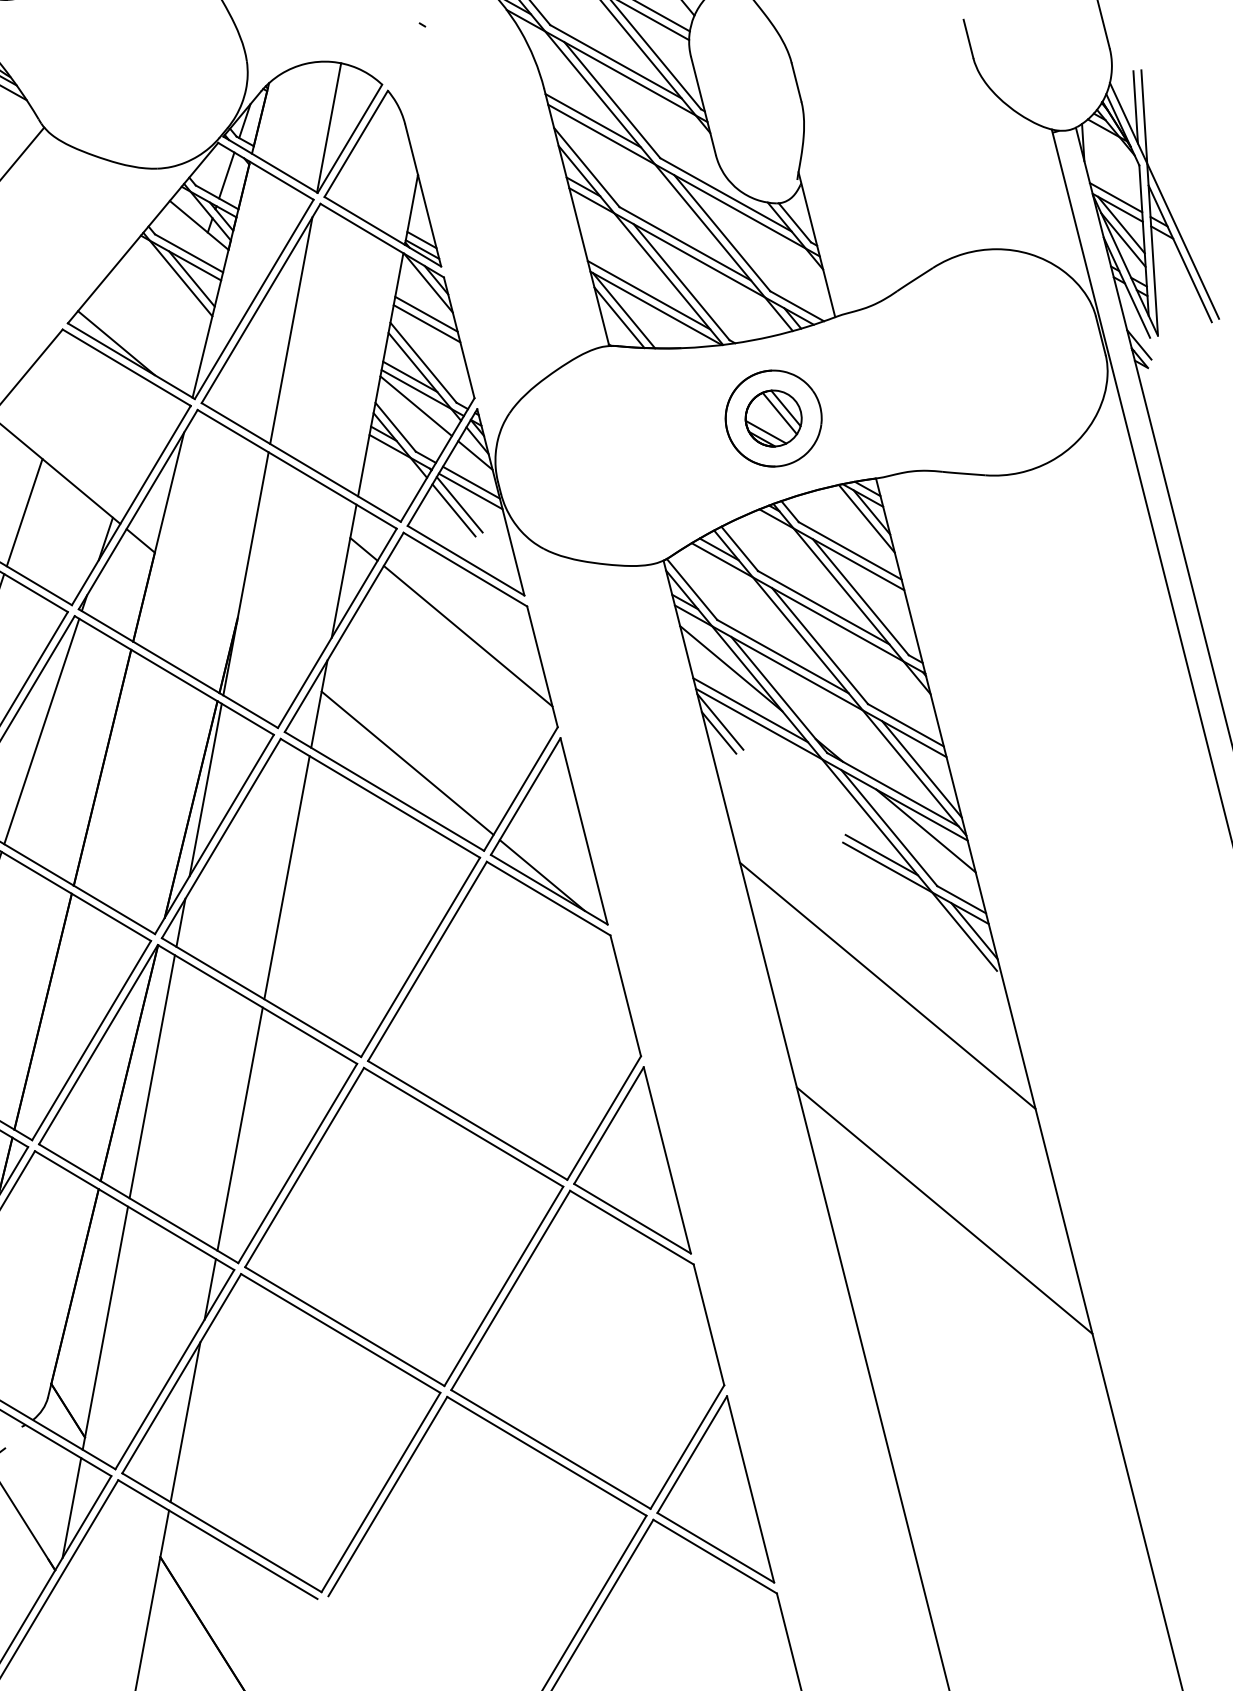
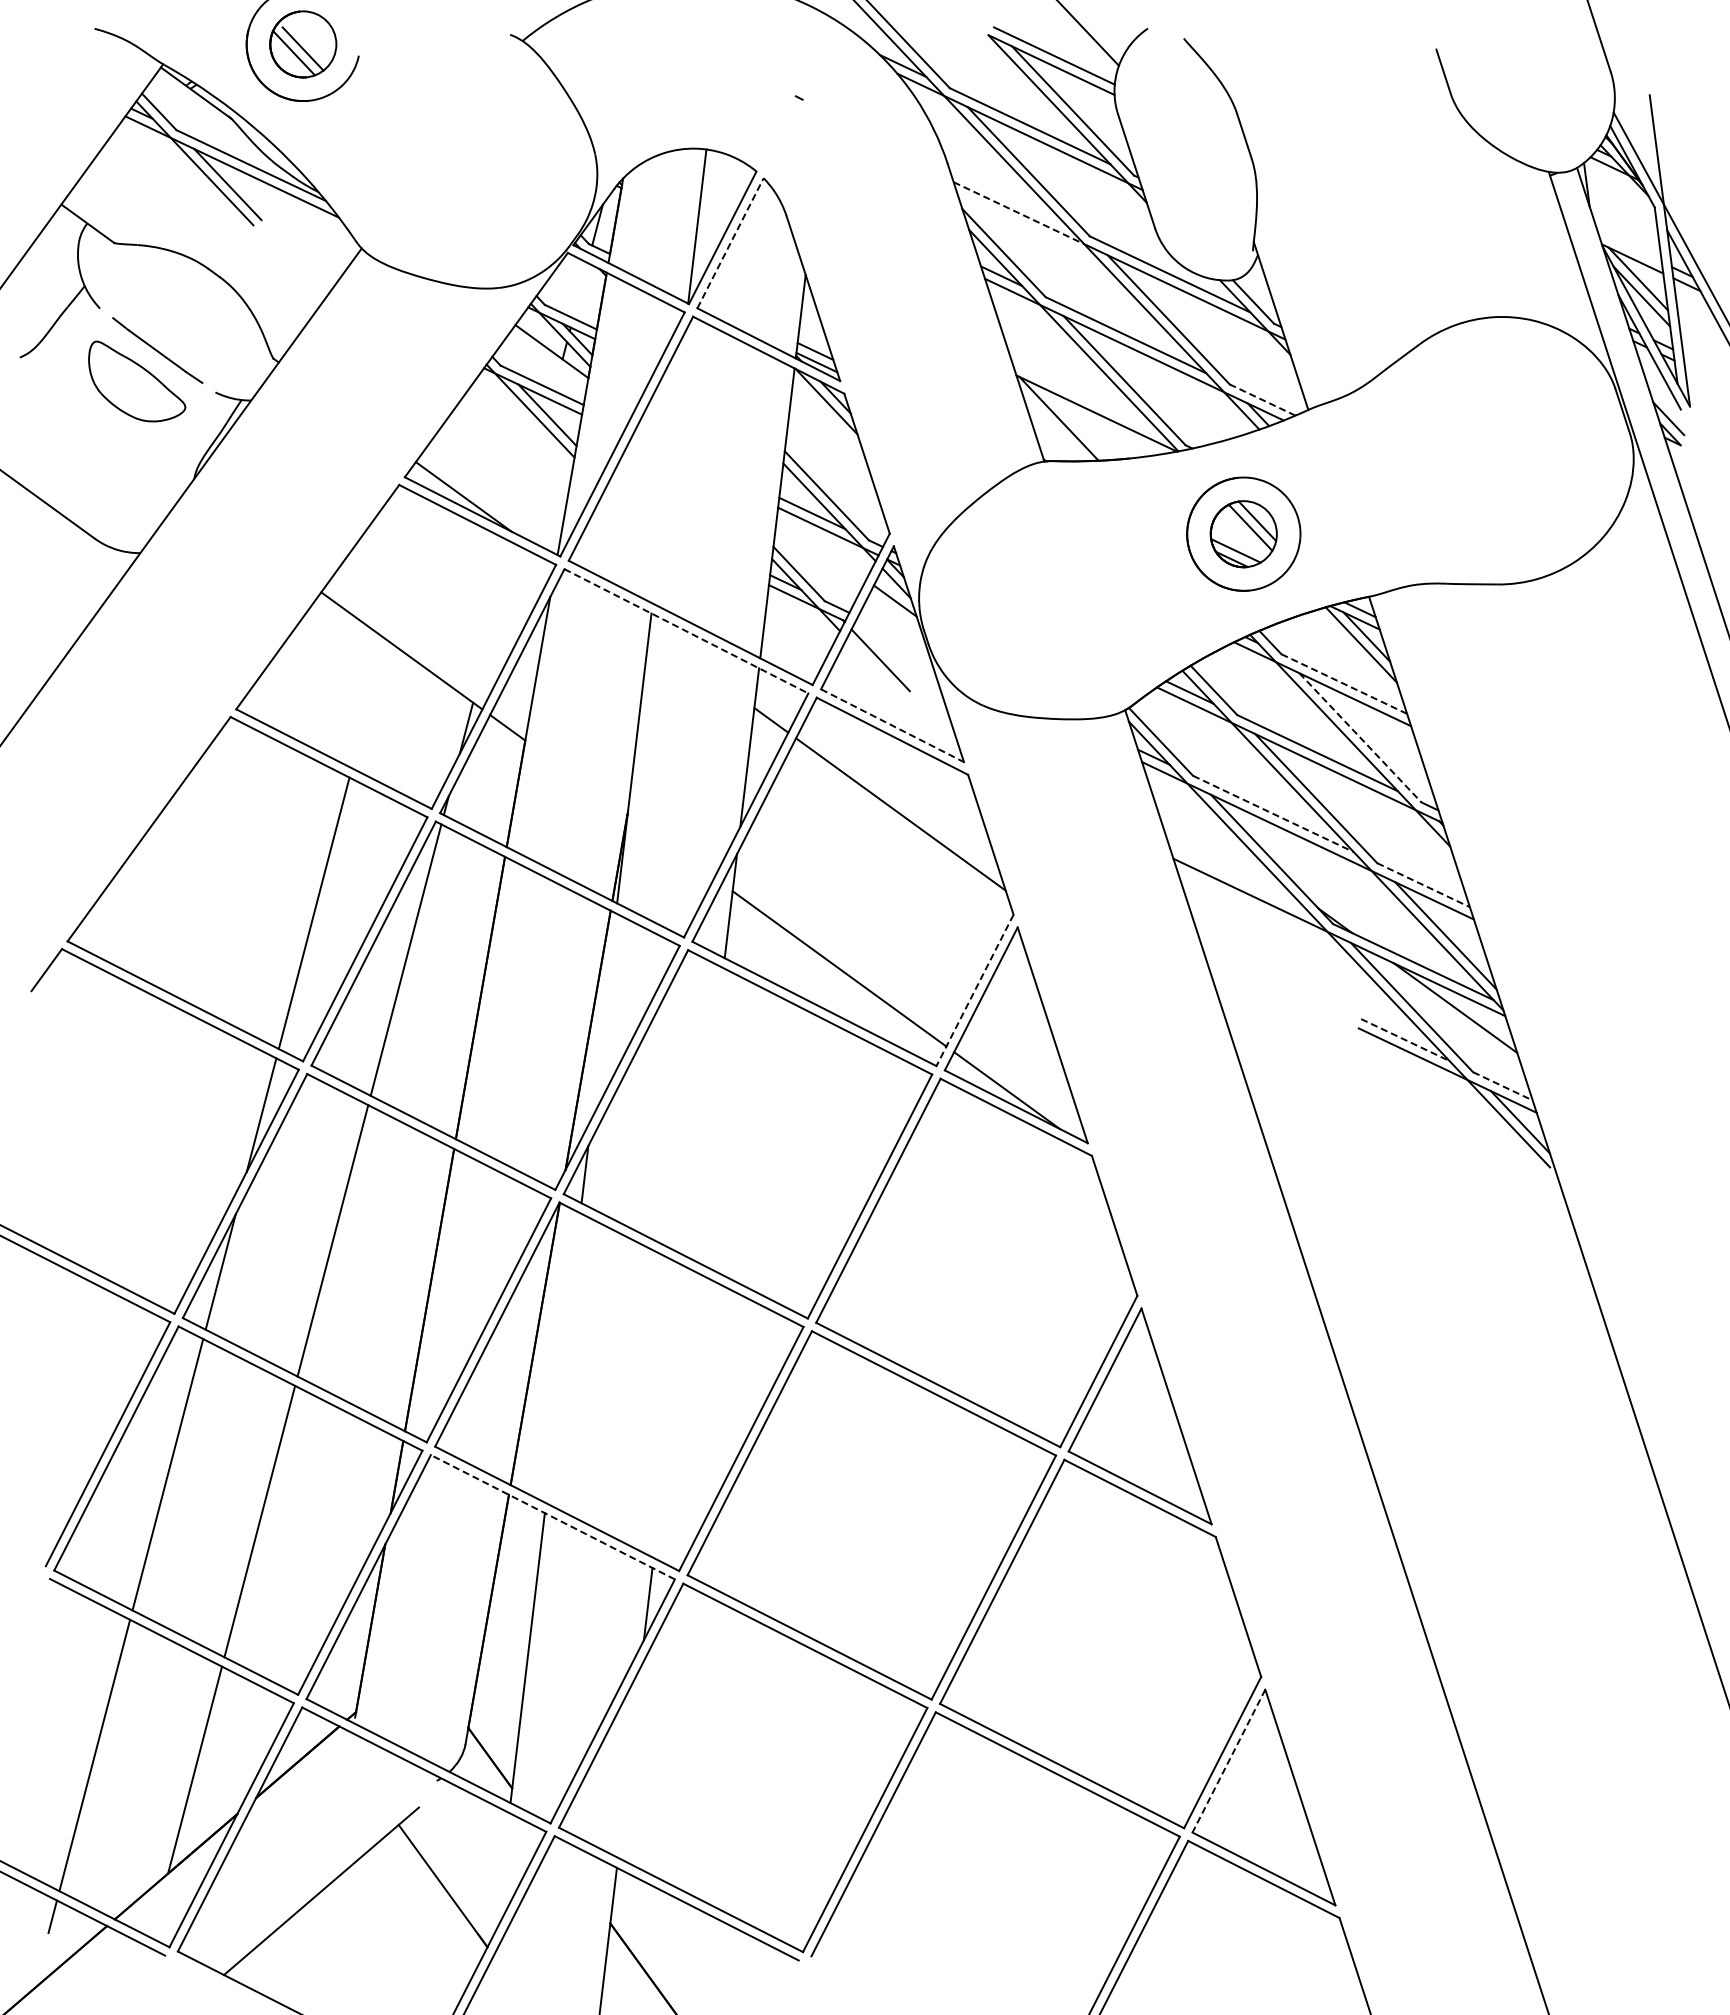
line: (1135, 106) -> (1645, 138), removed
line: (592, 120) -> (1007, 197), removed
line: (602, 134) -> (1019, 213), solid -> dashed
line: (356, 144) -> (730, 243), solid -> dashed
line: (226, 175) -> (580, 290), removed
line: (1115, 197) -> (1629, 247), removed
line: (649, 295) -> (1087, 398), removed
line: (797, 305) -> (1262, 399), solid -> dashed
line: (426, 314) -> (826, 438), removed
line: (619, 317) -> (1054, 427), removed
line: (426, 323) -> (827, 449), removed
line: (291, 330) -> (668, 468), removed
line: (416, 406) -> (821, 547), removed
line: (297, 469) -> (686, 631), solid -> dashed
line: (471, 481) -> (892, 632), removed
line: (470, 491) -> (892, 643), removed
line: (454, 510) -> (874, 667), removed
line: (24, 512) -> (368, 703), removed
line: (850, 551) -> (1344, 684), solid -> dashed
line: (466, 560) -> (892, 725), solid -> dashed
line: (860, 596) -> (1360, 737), solid -> dashed
line: (783, 656) -> (1273, 813), solid -> dashed
line: (731, 668) -> (1213, 832), removed
line: (750, 710) -> (1239, 879), removed
line: (720, 721) -> (1204, 895), removed
line: (906, 725) -> (1424, 885), solid -> dashed
line: (718, 732) -> (1203, 908), removed
line: (205, 789) -> (603, 1015), removed
line: (521, 789) -> (975, 990), solid -> dashed
line: (881, 855) -> (1405, 1040), solid -> dashed
line: (287, 877) -> (706, 1113), removed
line: (961, 899) -> (1502, 1086), solid -> dashed
line: (887, 985) -> (1422, 1193), removed
line: (152, 1077) -> (563, 1358), removed
line: (239, 1128) -> (670, 1412), removed
line: (134, 1210) -> (552, 1517), solid -> dashed
line: (944, 1210) -> (1506, 1453), removed
line: (185, 1422) -> (629, 1762), removed
line: (691, 1454) -> (1228, 1761), solid -> dashed
line: (72, 1508) -> (502, 1872), removed

